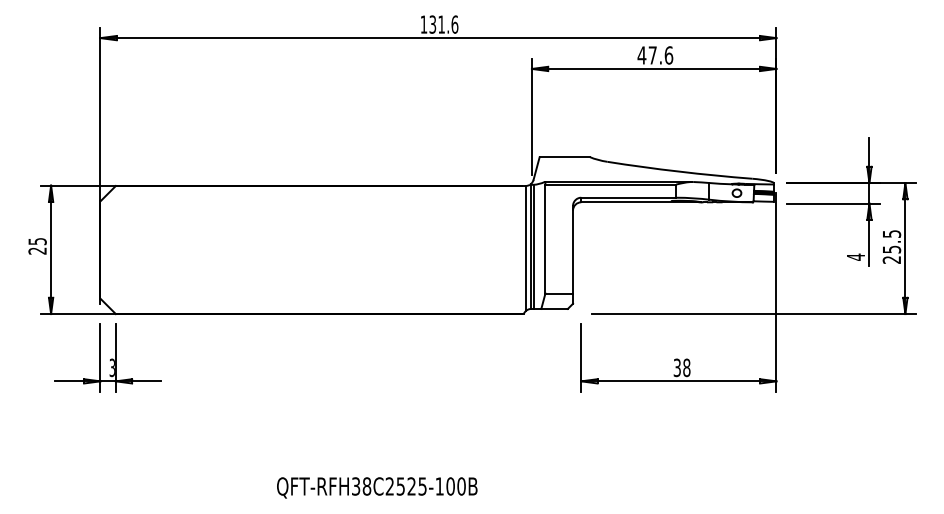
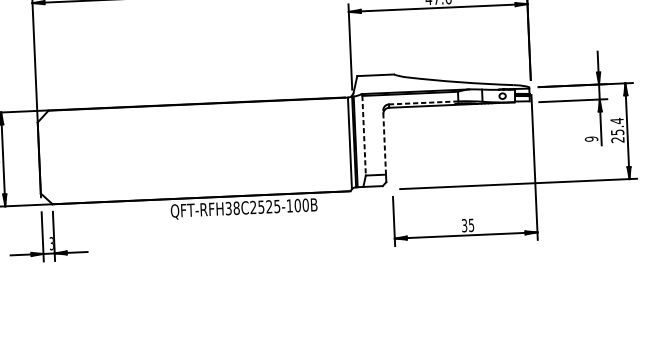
line: (628, 197) -> (423, 102), solid -> dashed
text: (892, 233) -> (617, 120), 25.5 -> 25.4
line: (545, 239) -> (364, 136), solid -> dashed
line: (573, 249) -> (384, 142), solid -> dashed
text: (855, 256) -> (591, 138), 4 -> 9
text: (686, 367) -> (471, 225), 38 -> 35
text: (377, 487) -> (244, 208), moved

